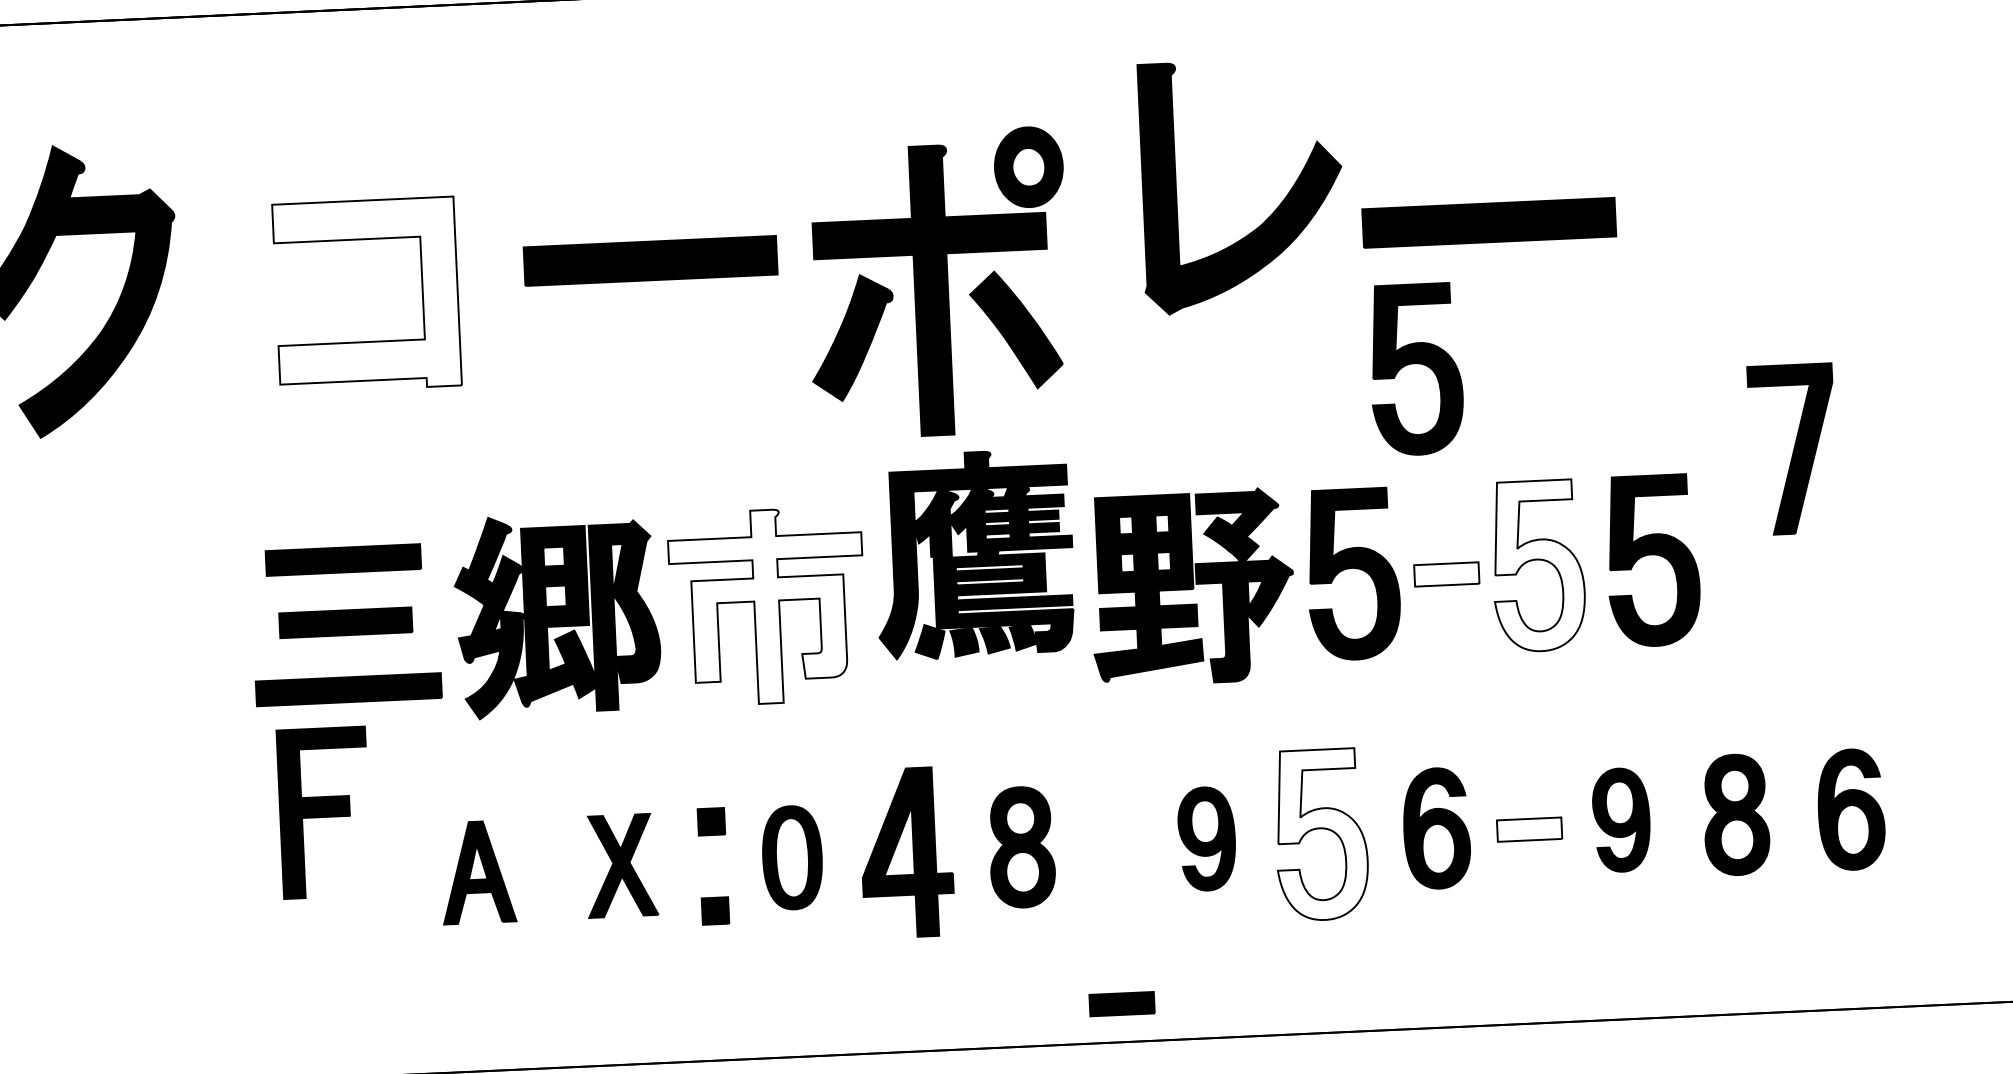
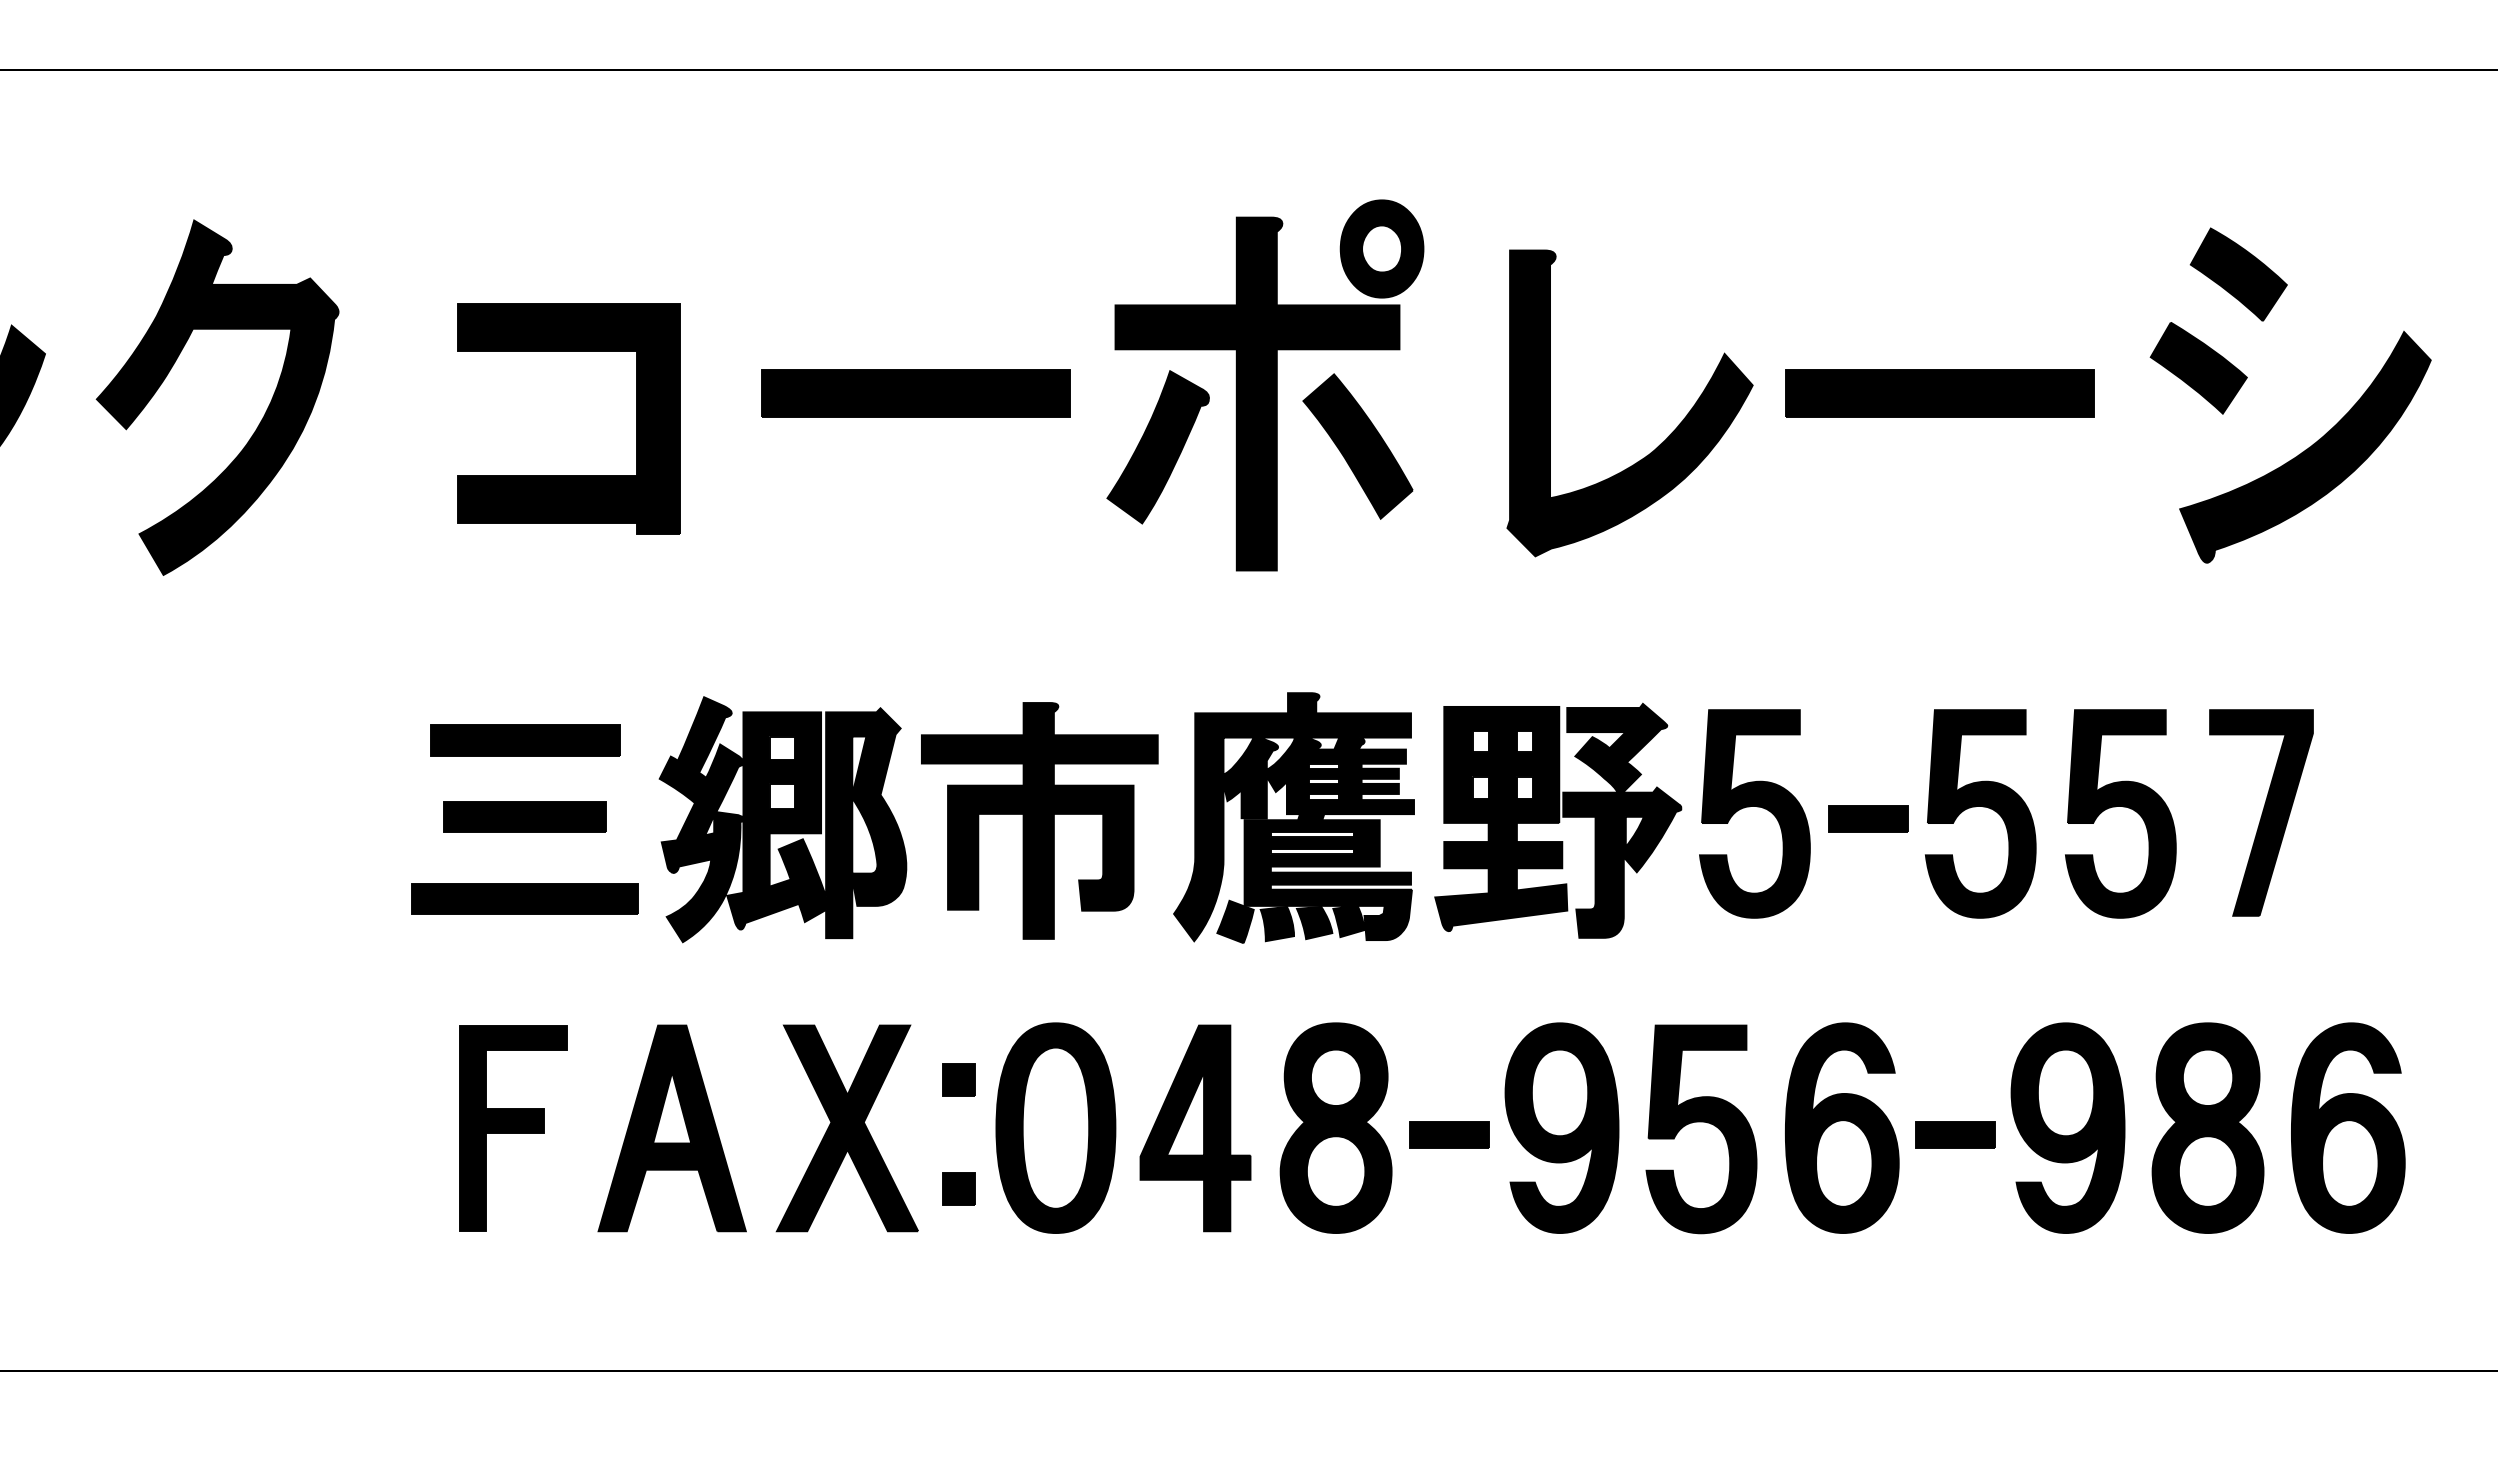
part: (1740, 199) -> (2247, 378), added
part: (1274, 210) -> (1668, 435), moved
part: (938, 283) -> (1265, 385), moved
fill: (366, 294) -> (568, 418), added
part: (1418, 364) -> (1845, 561), removed
part: (1793, 449) -> (2261, 812), moved
part: (973, 554) -> (1293, 817), moved
fill: (1538, 565) -> (1980, 813), added
fill: (1446, 574) -> (1868, 819), added
fill: (767, 606) -> (1039, 820), added
part: (1851, 809) -> (2348, 1127), size x1.43
part: (324, 812) -> (513, 1128), moved
part: (1735, 814) -> (2207, 1127), size x1.43
part: (1621, 819) -> (2067, 1127), size x1.67
part: (1436, 828) -> (1842, 1127), size x1.43
fill: (1529, 829) -> (1955, 1134), added
fill: (1321, 834) -> (1701, 1129), added
part: (1206, 838) -> (1561, 1127), size x1.67
part: (1021, 846) -> (1335, 1127), size x1.43
part: (792, 857) -> (1055, 1127), size x1.67
part: (620, 865) -> (846, 1128), size x1.67
part: (477, 872) -> (671, 1128), size x1.67
part: (1122, 1004) -> (1449, 1134), moved

